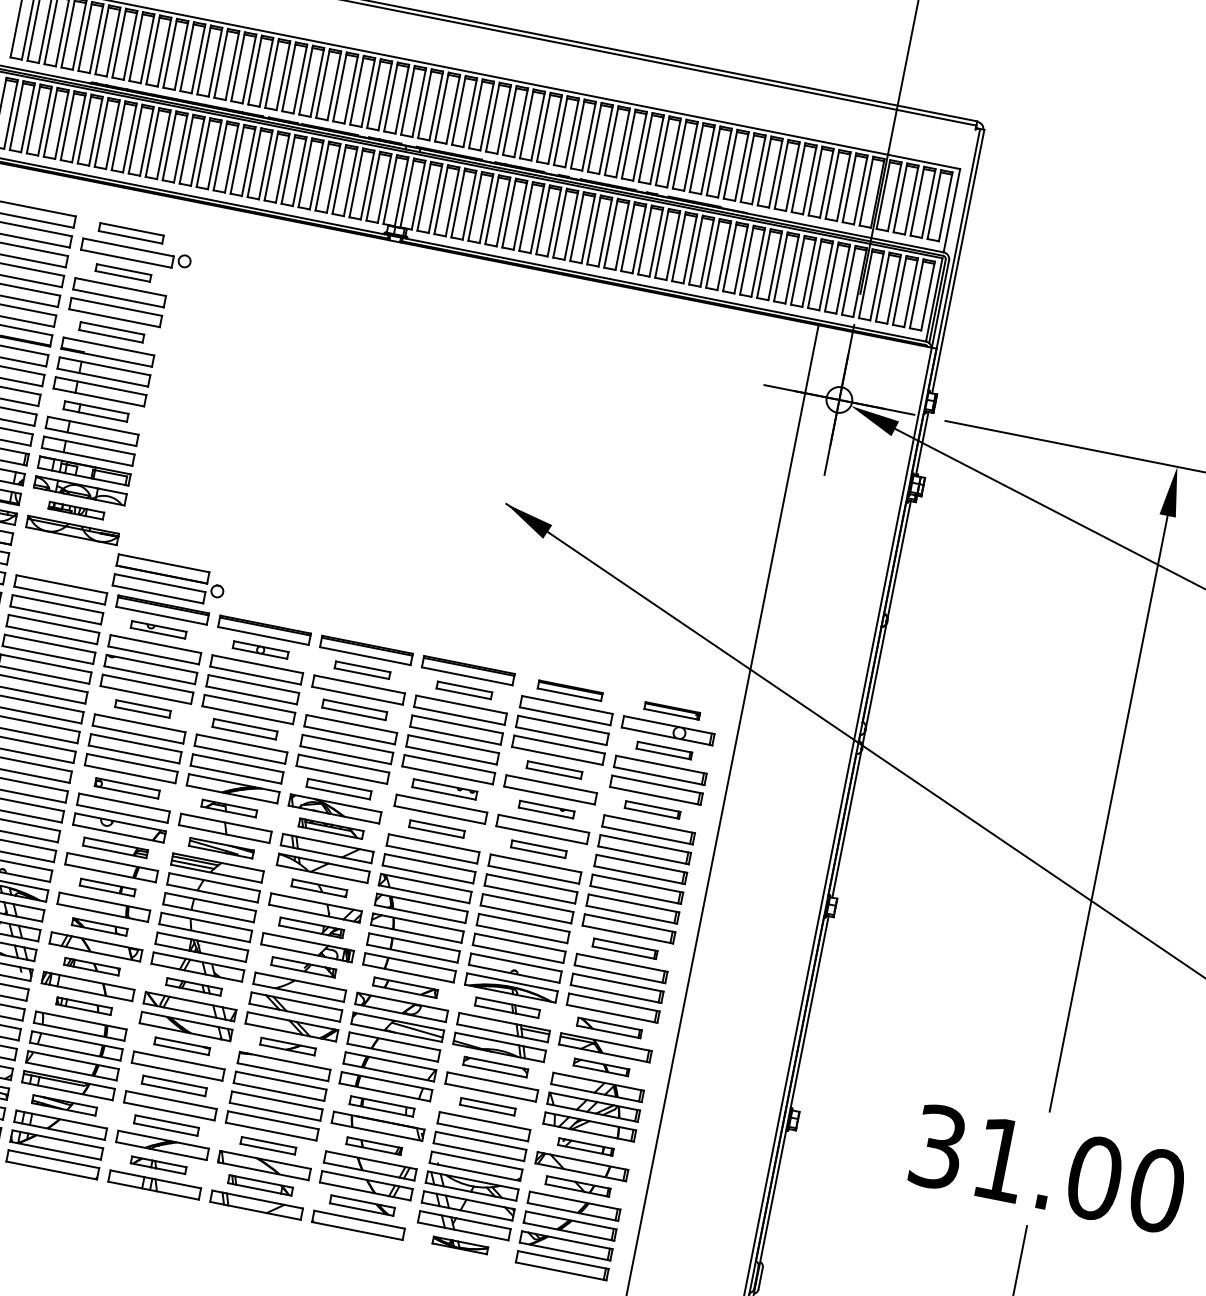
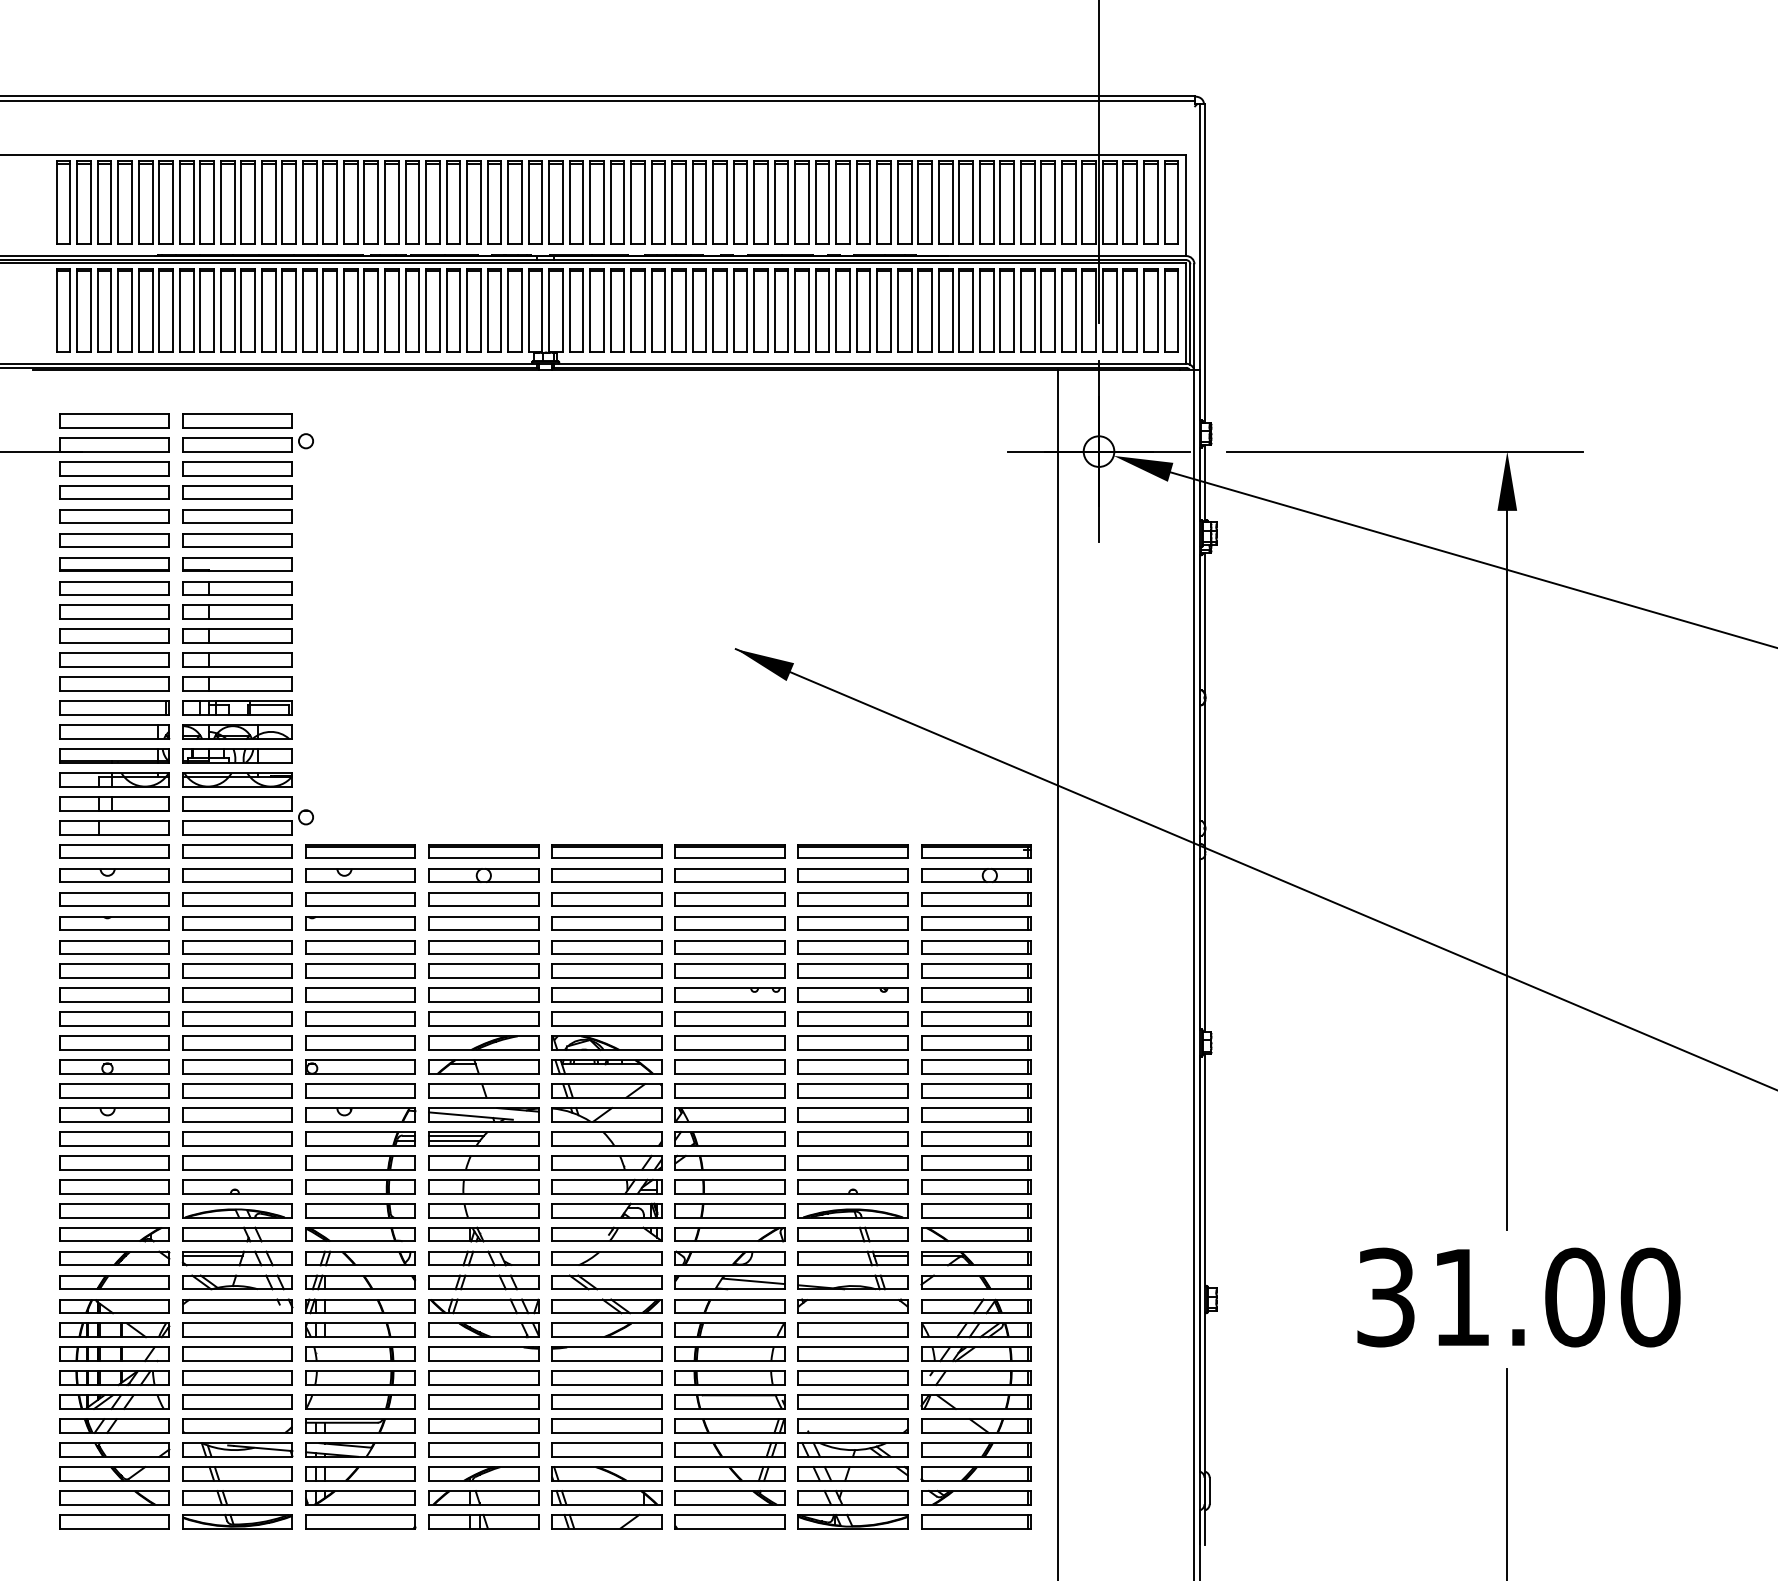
part: (131, 232) -> (237, 420), size x1.43
part: (123, 272) -> (237, 468), size x1.67
part: (111, 332) -> (237, 540), size x1.43
part: (96, 410) -> (237, 635), size x1.43
part: (76, 510) -> (237, 755), size x1.67
part: (169, 580) -> (247, 815), moved
part: (158, 629) -> (360, 875), size x1.67
part: (260, 649) -> (483, 875), size x1.67
part: (362, 670) -> (606, 875), size x1.67
part: (463, 690) -> (729, 875), size x1.67
part: (569, 690) -> (852, 851), size x1.43
part: (142, 708) -> (360, 970), size x1.67
part: (354, 709) -> (606, 923), size x1.43
part: (672, 710) -> (976, 851), size x1.67
part: (244, 728) -> (483, 970), size x1.43
part: (664, 750) -> (976, 899), size x1.67
part: (554, 770) -> (852, 947), size x1.67
part: (127, 787) -> (360, 1066), size x1.43
part: (338, 788) -> (606, 1018), size x1.43
part: (444, 788) -> (729, 994), size x1.43
part: (229, 808) -> (483, 1066), size x1.67
part: (546, 808) -> (852, 994), size x1.67
part: (652, 809) -> (976, 970), size x1.67
part: (330, 828) -> (606, 1066), size x1.43
part: (436, 828) -> (729, 1042), size x1.67
part: (115, 847) -> (360, 1138), size x1.43
part: (221, 847) -> (483, 1114), size x1.43
part: (538, 848) -> (852, 1042), size x1.67
part: (107, 887) -> (360, 1186), size x1.67
part: (319, 887) -> (606, 1138), size x1.67
part: (99, 927) -> (360, 1234), size x1.67
part: (311, 927) -> (606, 1186), size x1.43
part: (625, 948) -> (976, 1138), size x1.43
part: (91, 966) -> (360, 1282), size x1.67
part: (303, 966) -> (606, 1233), size x1.43
part: (193, 986) -> (483, 1282), size x1.67
part: (405, 987) -> (729, 1234), size x1.43
part: (84, 1005) -> (360, 1329), size x1.67
part: (506, 1007) -> (852, 1234), size x1.43
part: (609, 1027) -> (976, 1234), size x1.43
part: (182, 1045) -> (483, 1353), size x1.67
part: (287, 1045) -> (606, 1329), size x1.67
part: (495, 1066) -> (852, 1305), size x1.43
part: (601, 1066) -> (975, 1281), size x1.67
part: (174, 1085) -> (483, 1401), size x1.43
part: (64, 1104) -> (360, 1449), size x1.43
part: (381, 1105) -> (729, 1377), size x1.43
part: (487, 1106) -> (852, 1353), size x1.67
part: (166, 1125) -> (483, 1449), size x1.43
part: (268, 1145) -> (606, 1449), size x1.67
part: (373, 1145) -> (729, 1425), size x1.67
part: (586, 1147) -> (976, 1378), size x1.67
part: (158, 1164) -> (483, 1497), size x1.67
part: (260, 1185) -> (606, 1497), size x1.43
part: (578, 1186) -> (976, 1425), size x1.43
part: (362, 1205) -> (729, 1497), size x1.43
part: (459, 1245) -> (852, 1521), size x1.67

